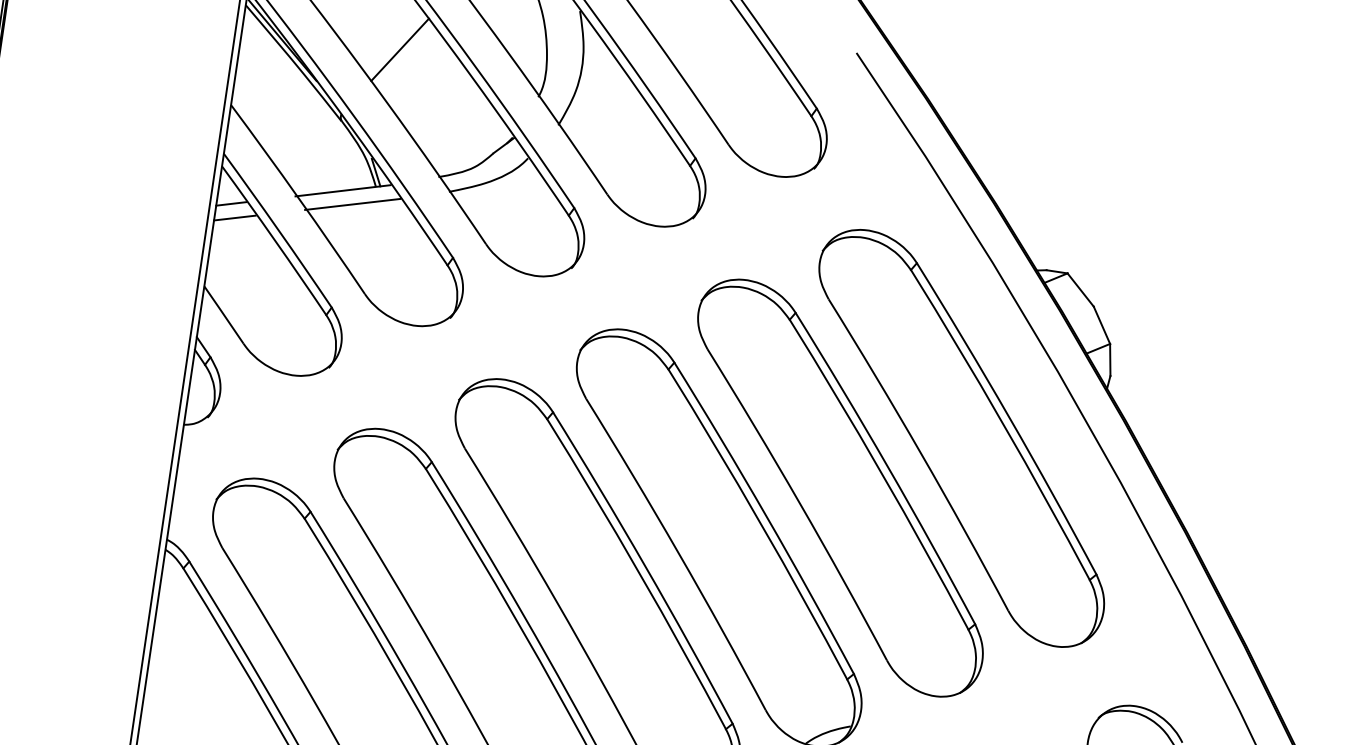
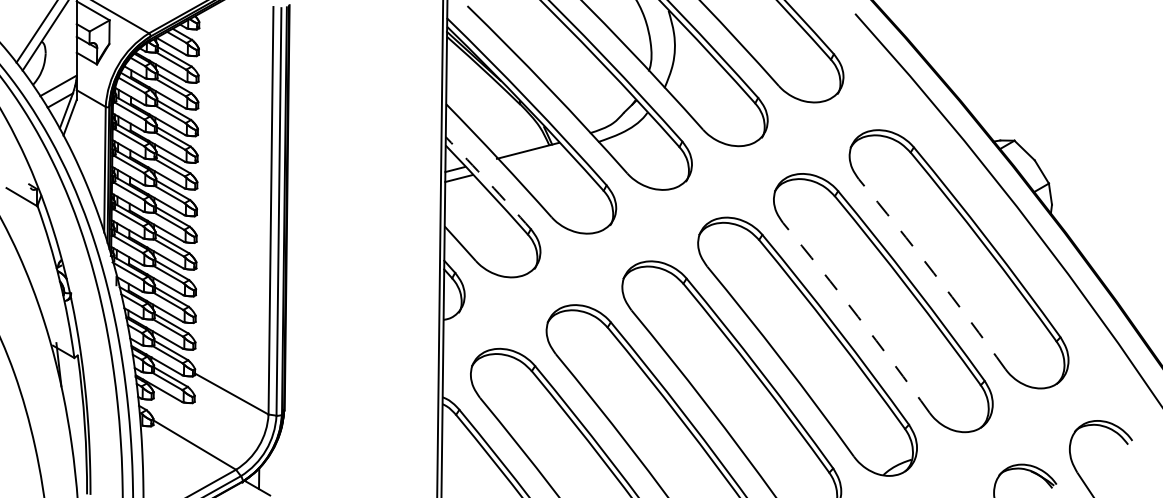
line: (399, 49) -> (552, 52), removed
line: (352, 203) -> (535, 158), removed
arc: (278, 229) -> (488, 182), solid -> dashed
arc: (920, 452) -> (933, 272), solid -> dashed
arc: (799, 502) -> (857, 316), solid -> dashed

